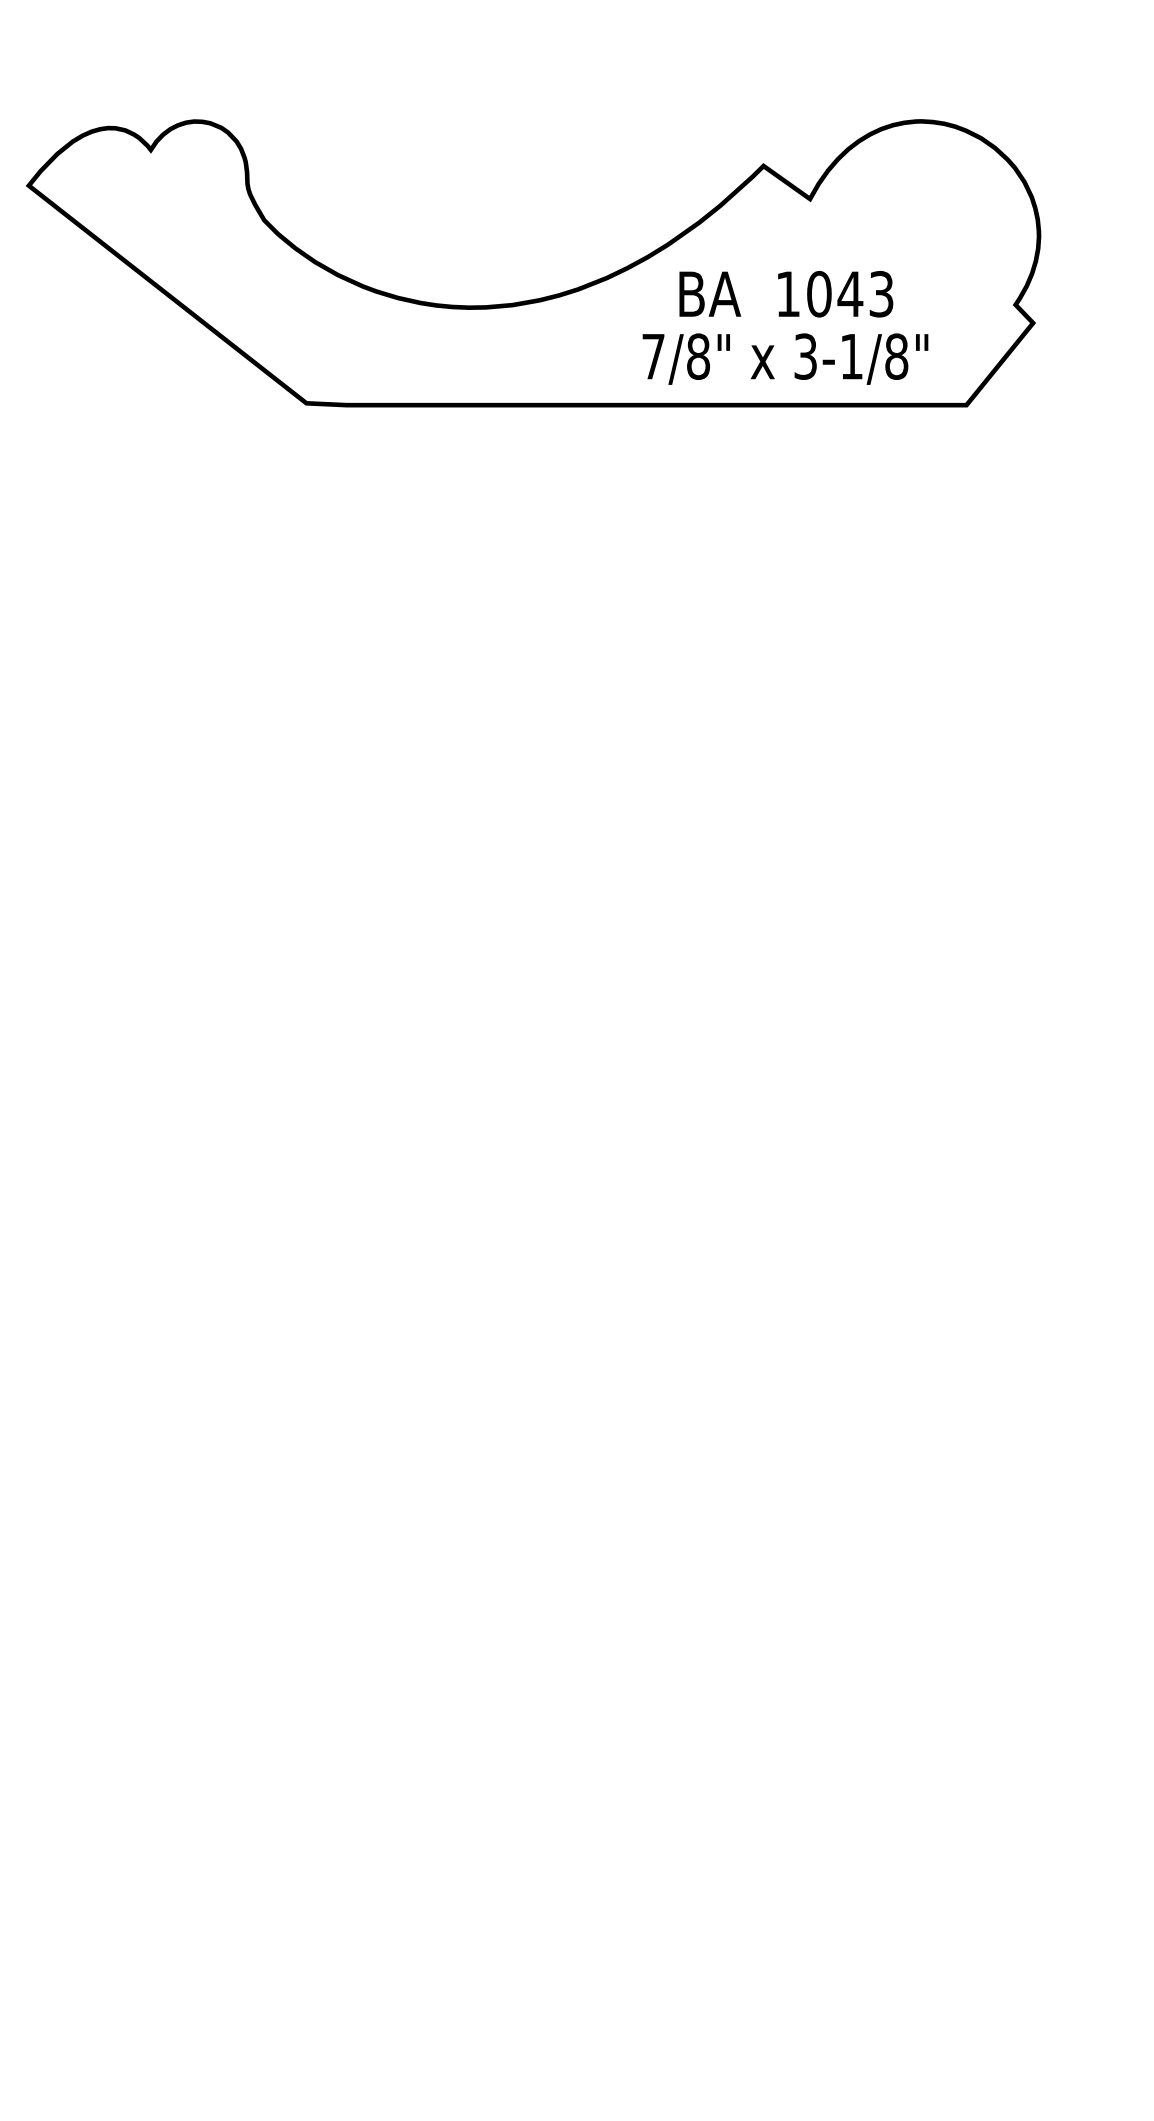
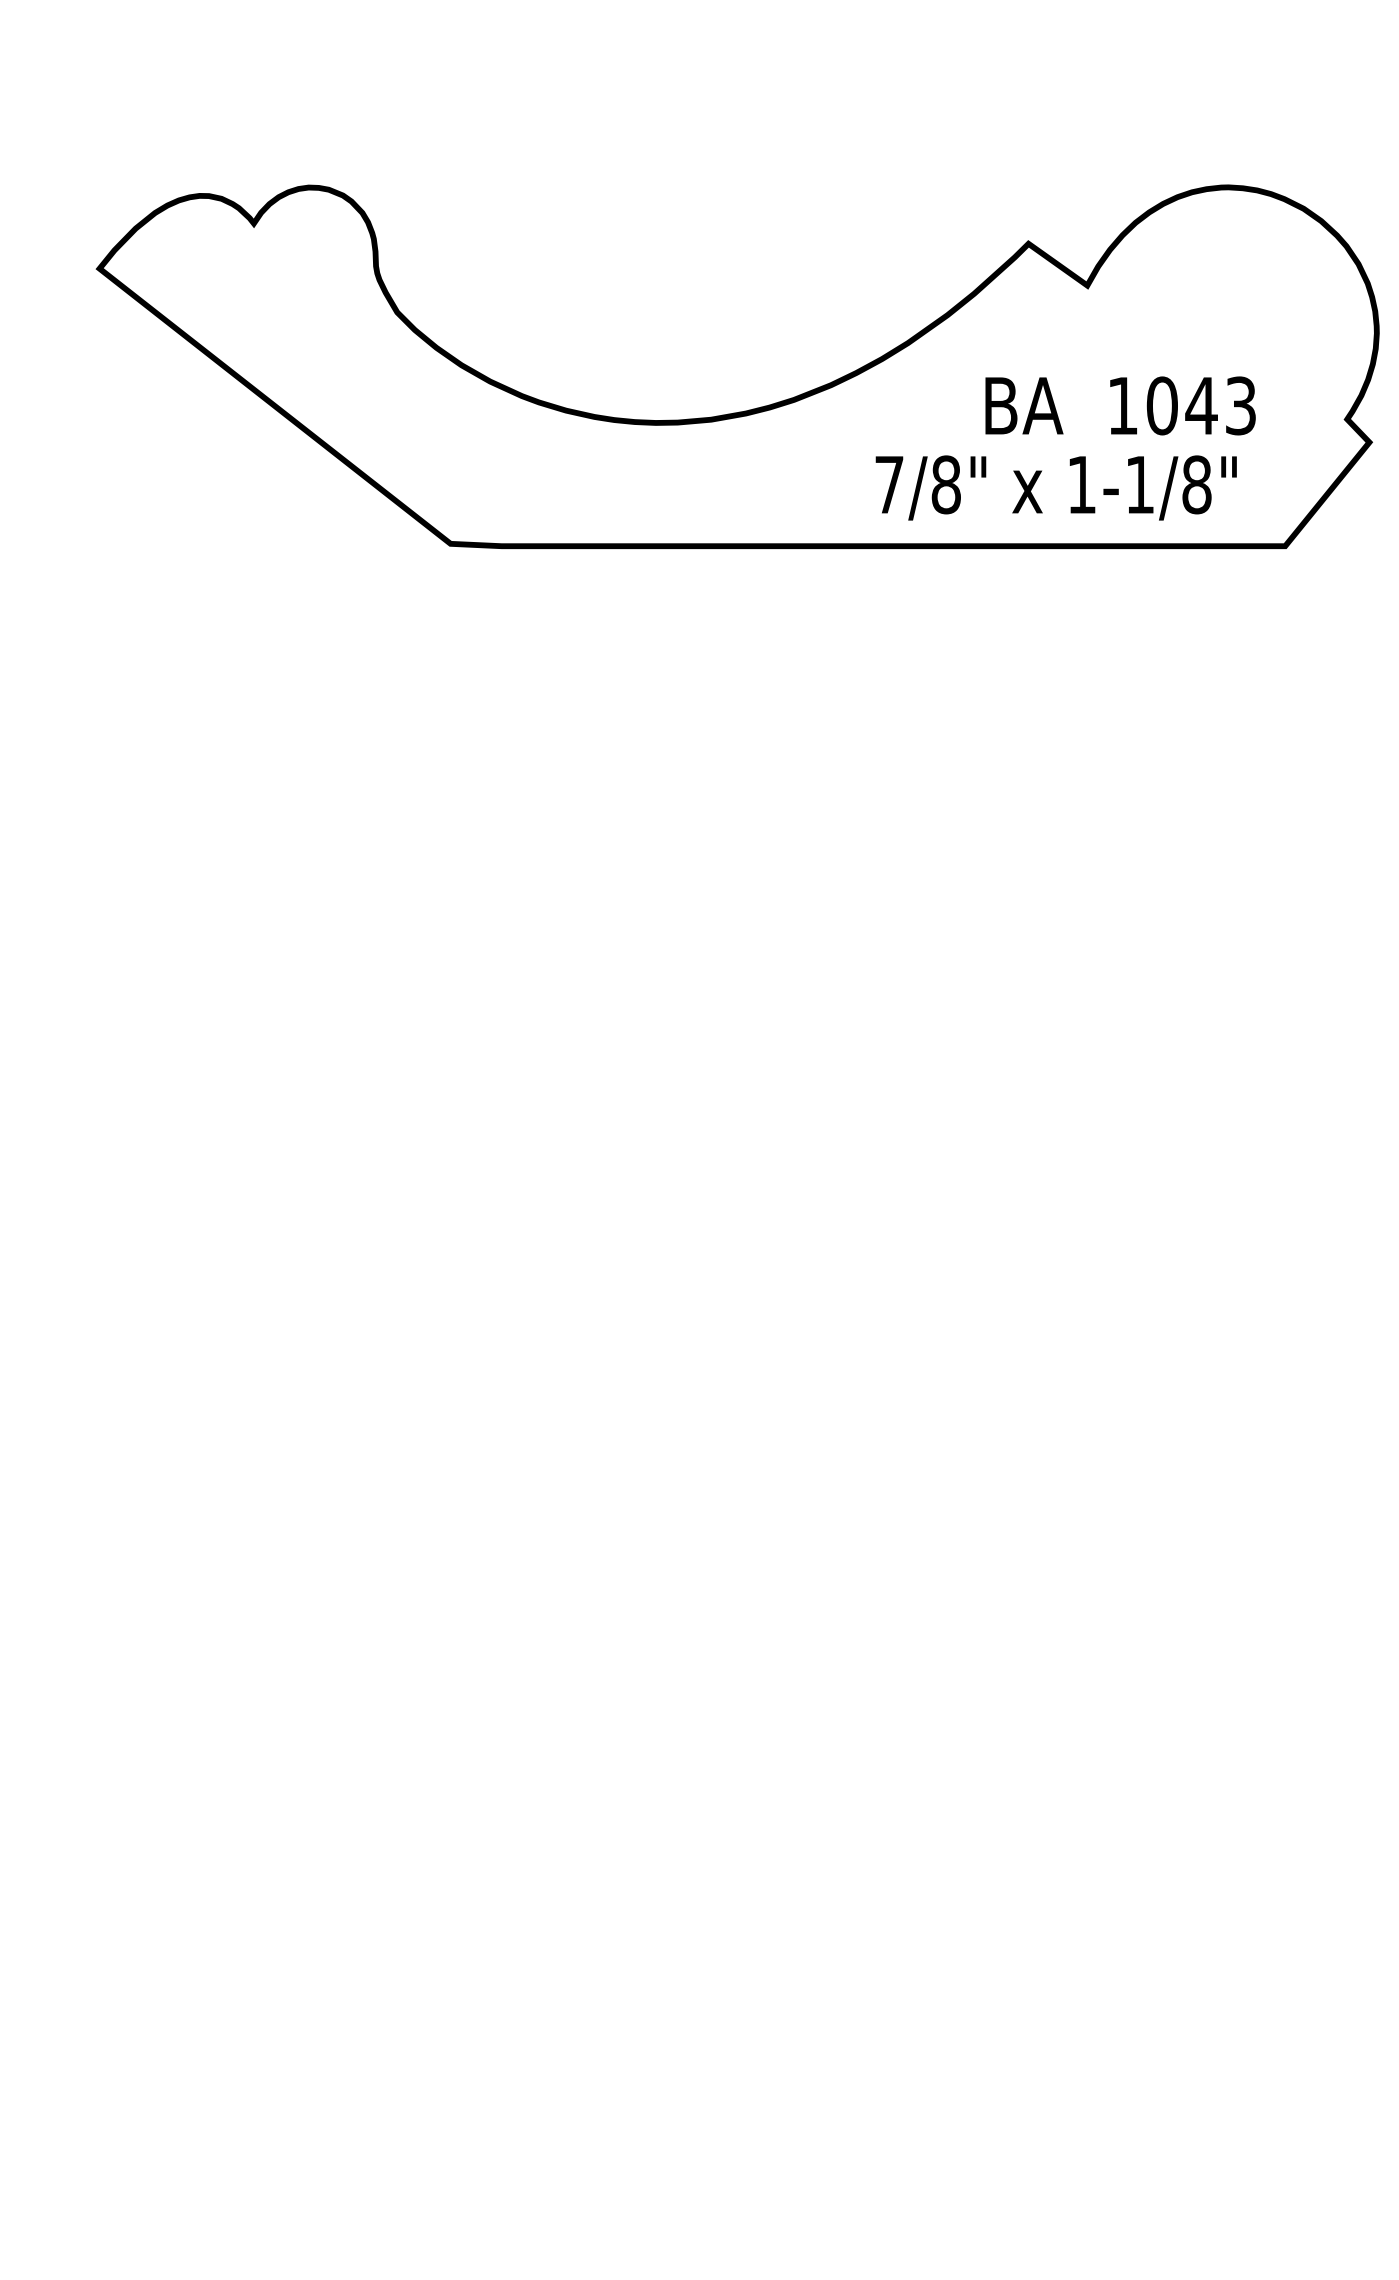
text: (786, 294) -> (1120, 406), moved
text: (805, 356) -> (1081, 484), 3-1/8" -> 1-1/8"

